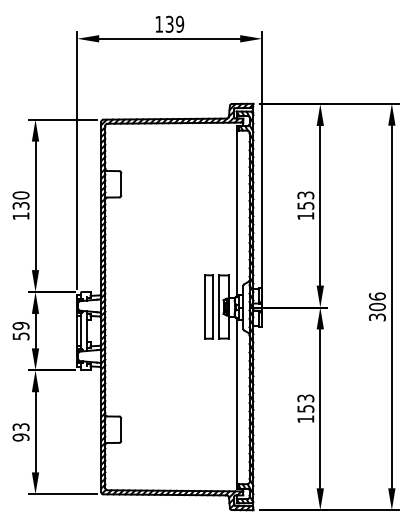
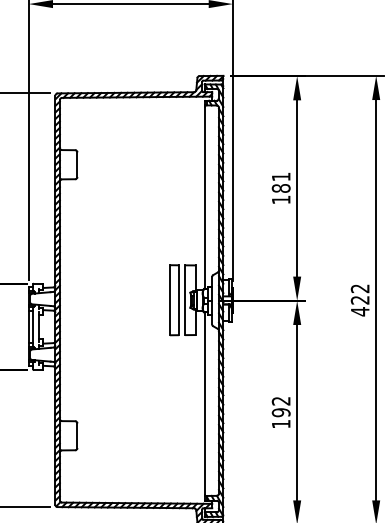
text: (305, 200) -> (280, 182), 153 -> 181
text: (376, 306) -> (359, 299), 306 -> 422
text: (305, 403) -> (280, 406), 153 -> 192

